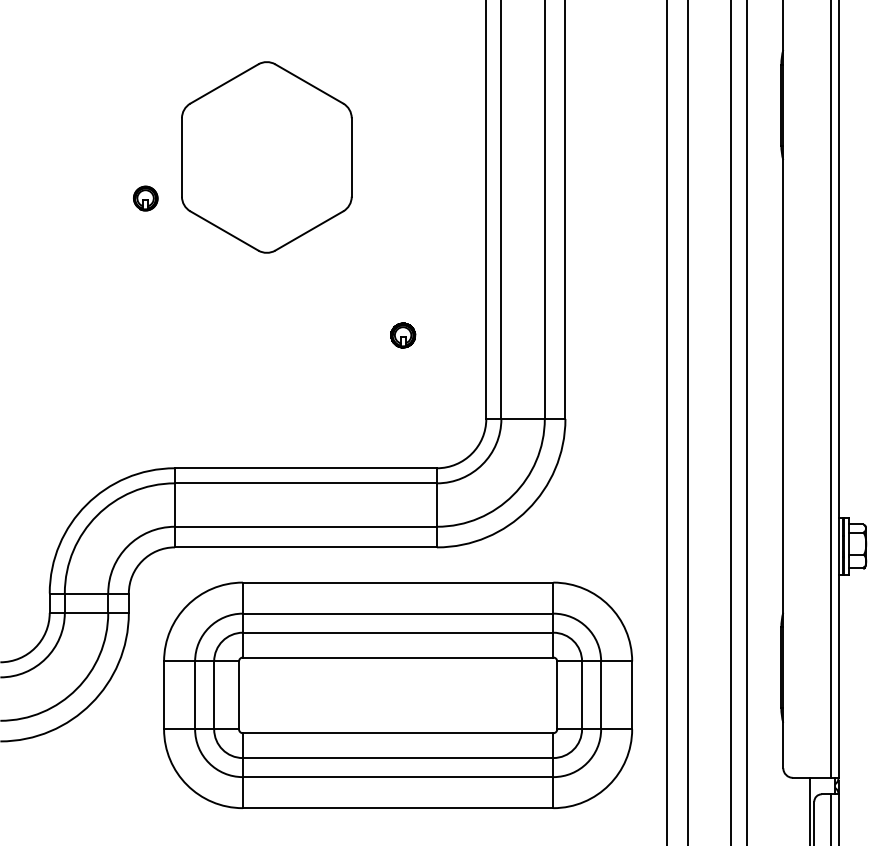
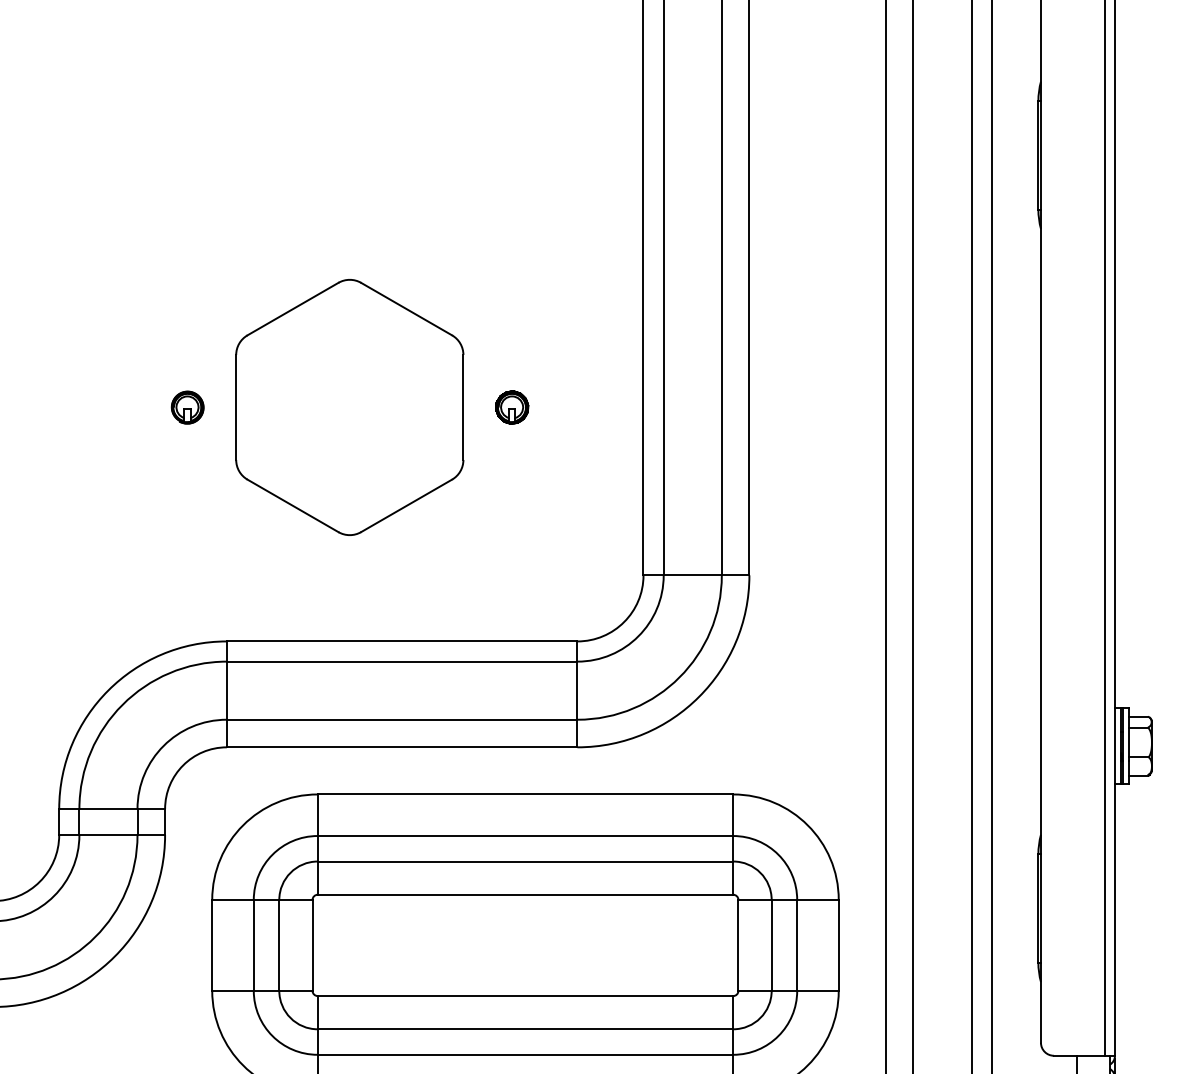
part: (266, 157) -> (349, 407), moved
part: (145, 198) -> (187, 407), moved
part: (403, 335) -> (512, 407), moved

